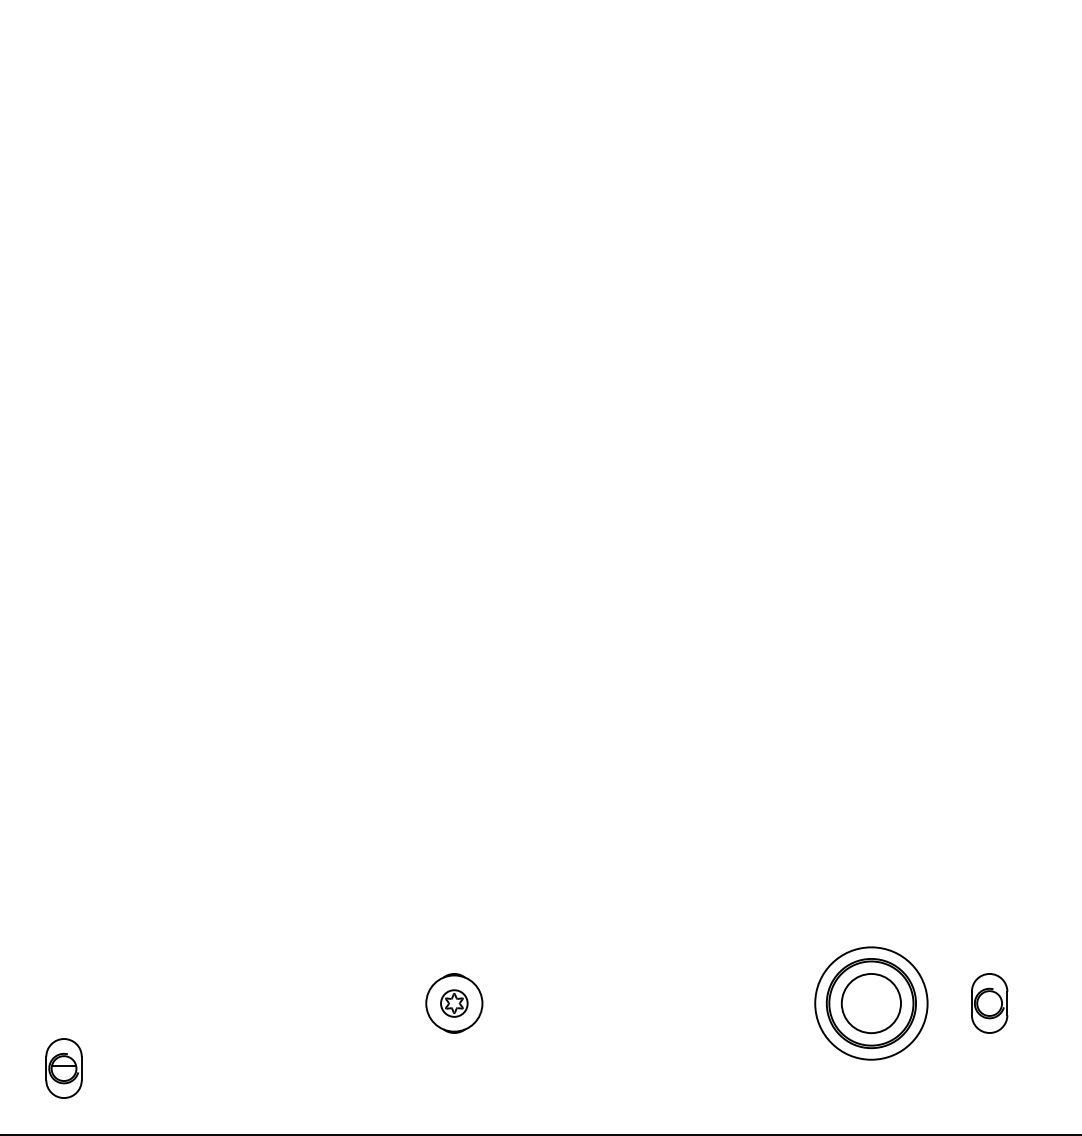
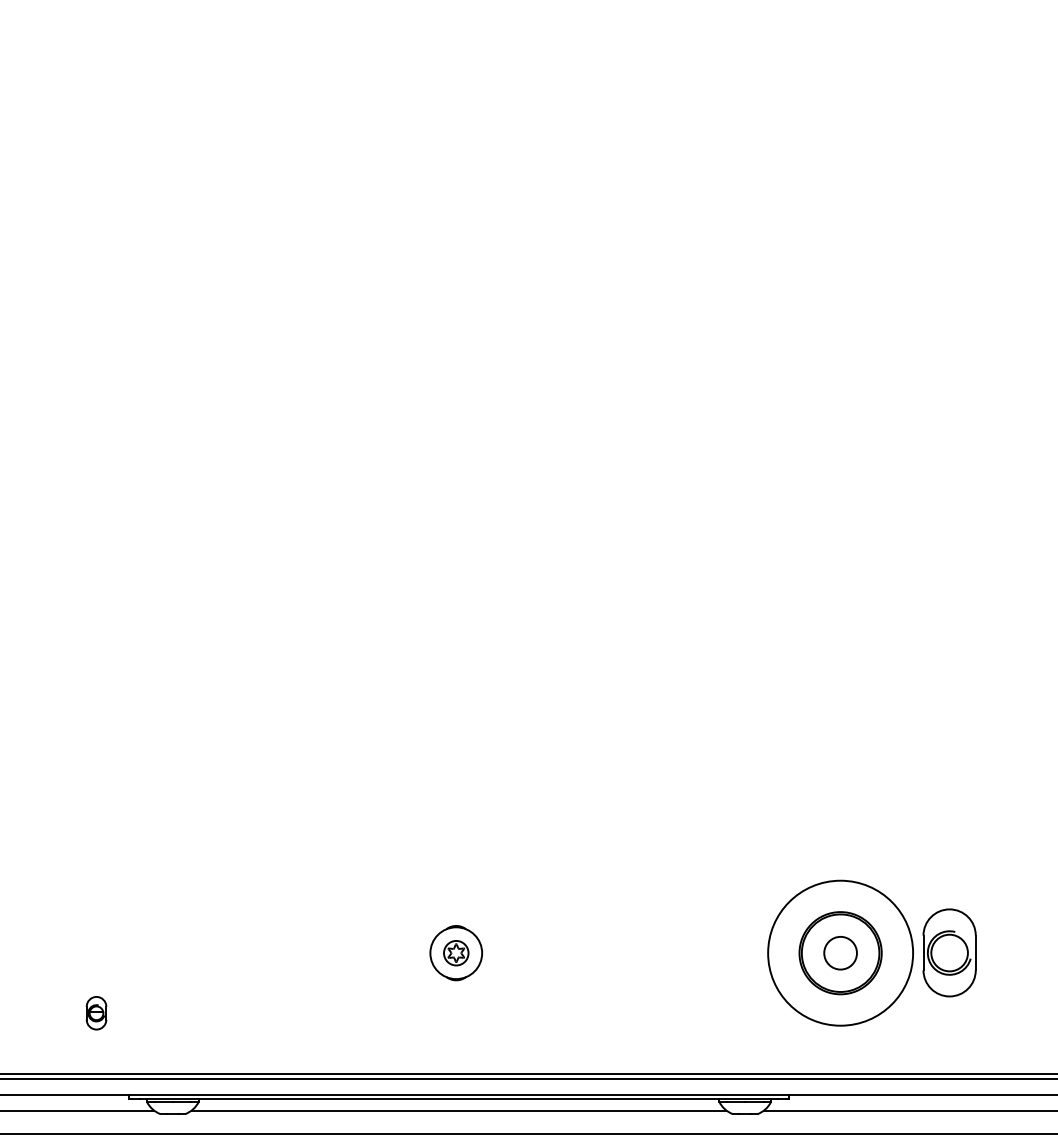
circle: (871, 1002) -> (840, 952), size x0.6
circle: (871, 1003) -> (840, 953), size x1.4
part: (989, 1003) -> (949, 953), size x1.6
part: (63, 1068) -> (96, 1013), size x0.6

